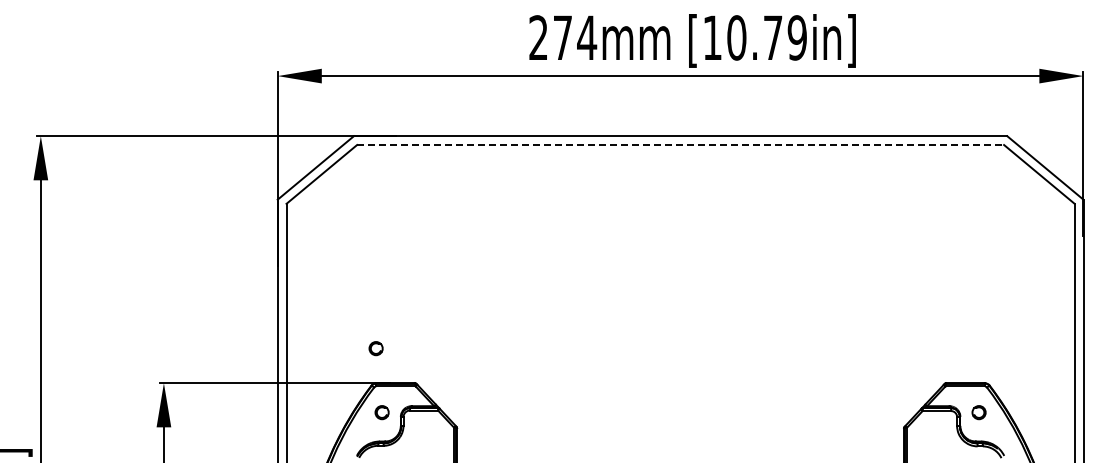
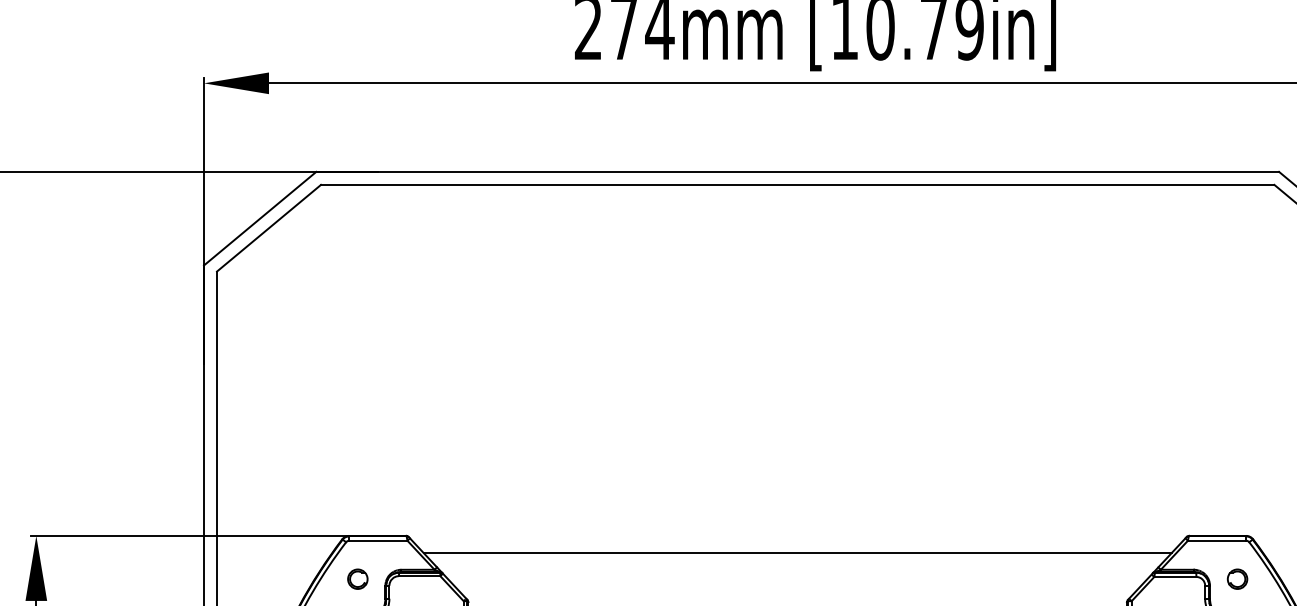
line: (681, 145) -> (799, 185), dashed -> solid
circle: (375, 348) -> (348, 484), removed
line: (680, 394) -> (797, 552), added

